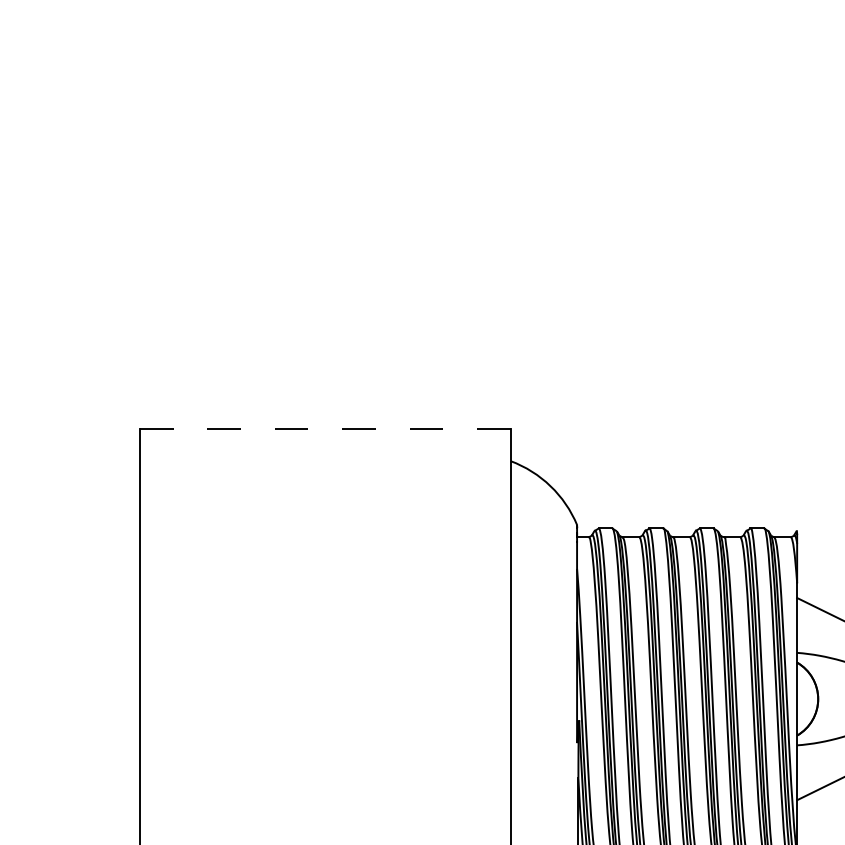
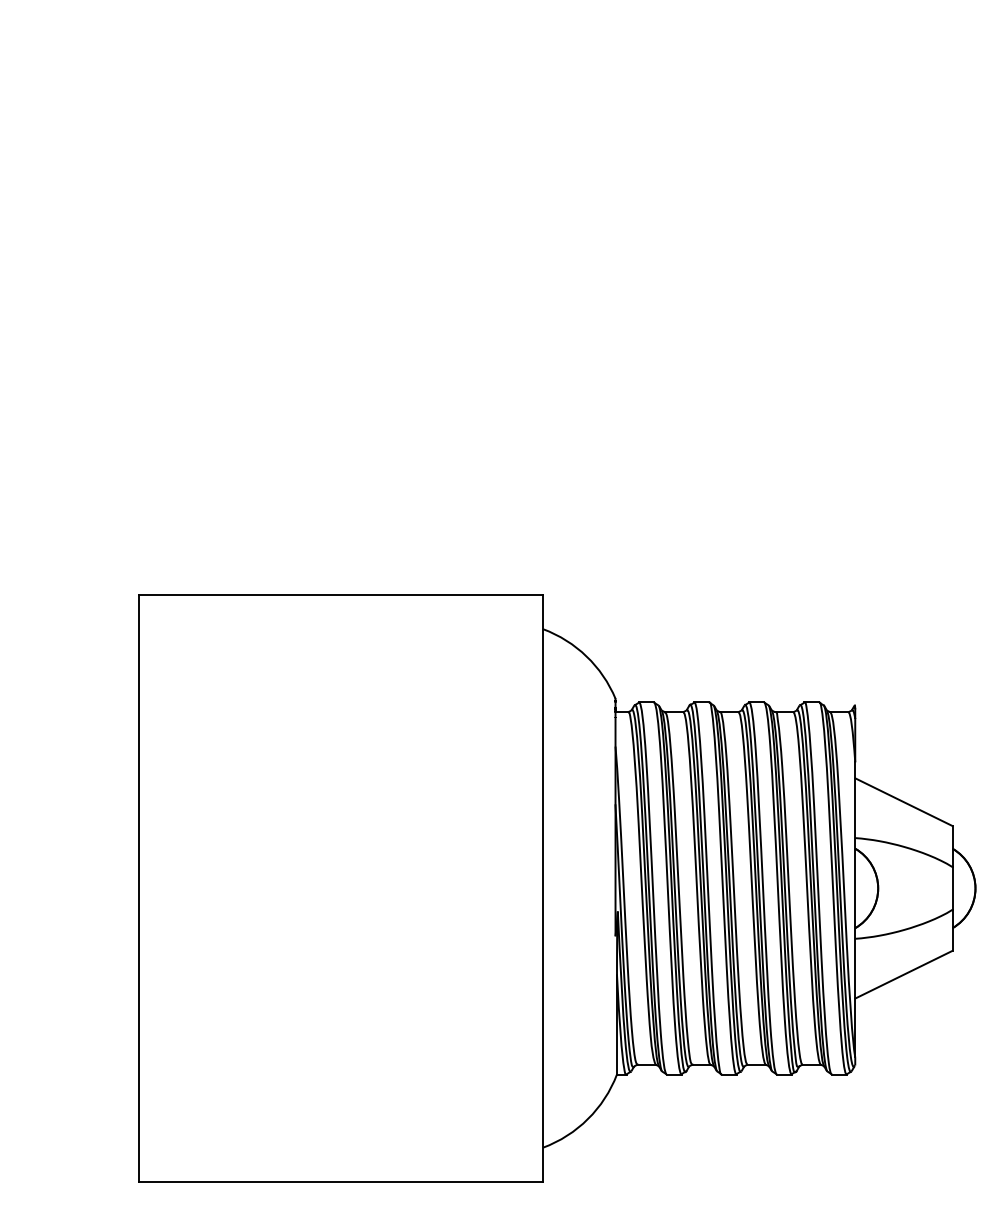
line: (325, 429) -> (341, 594), dashed -> solid

